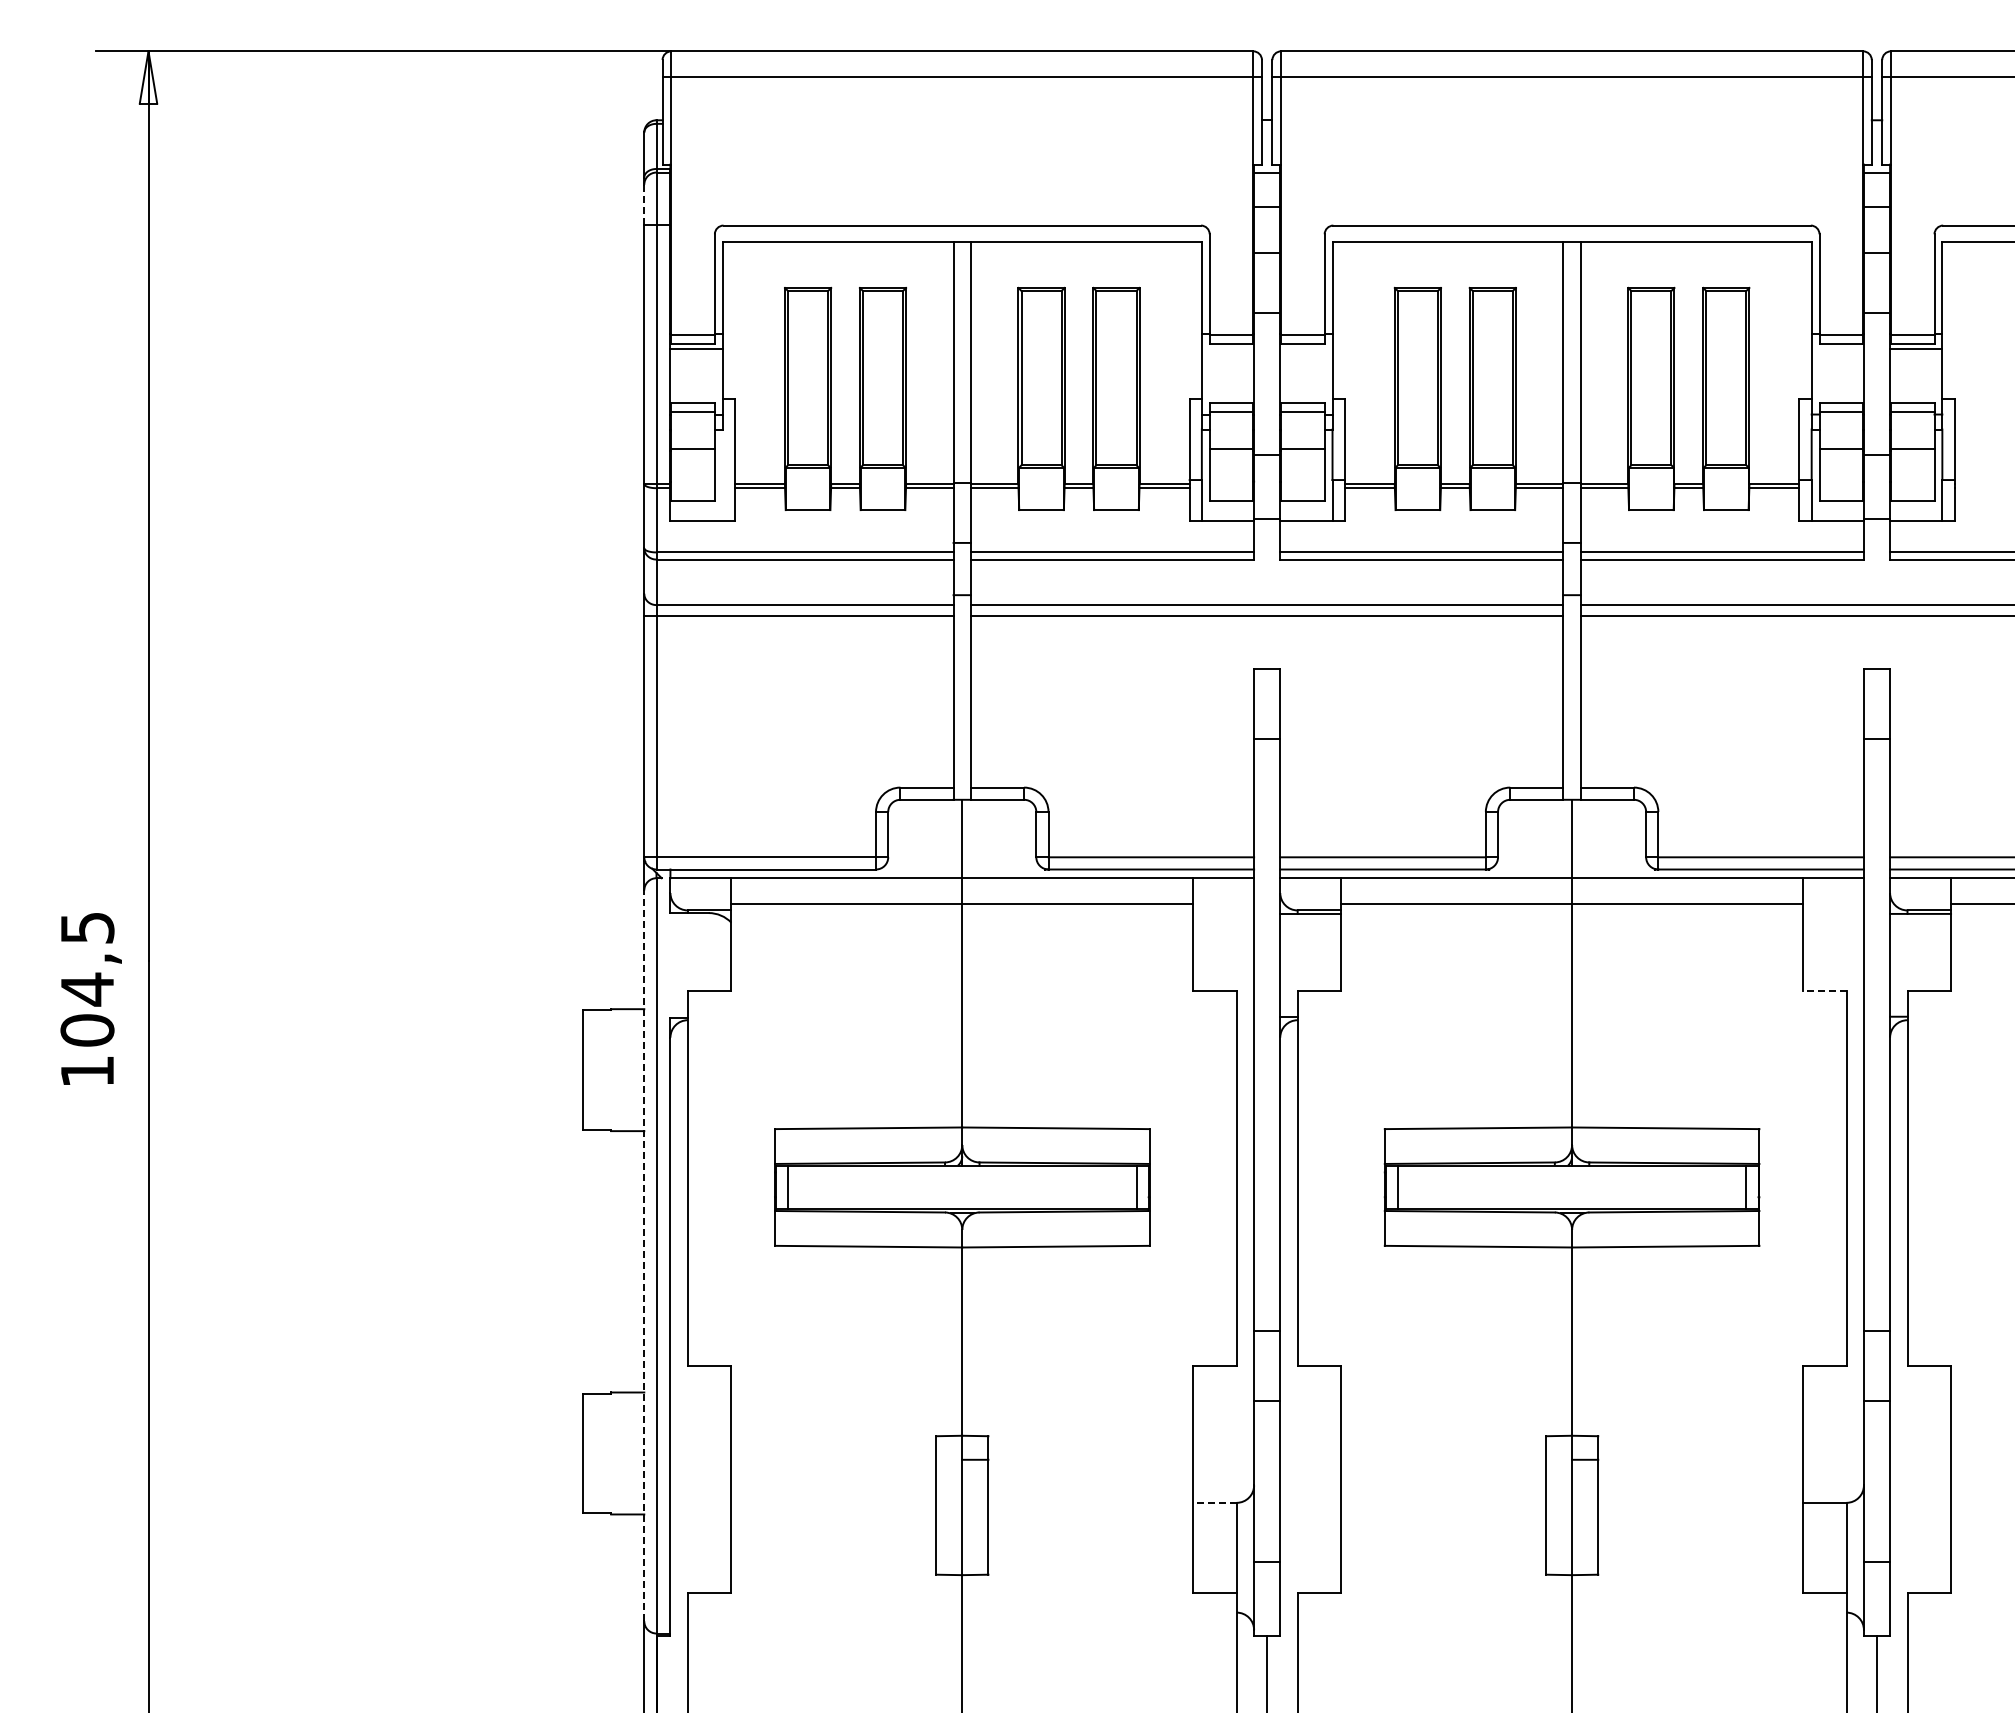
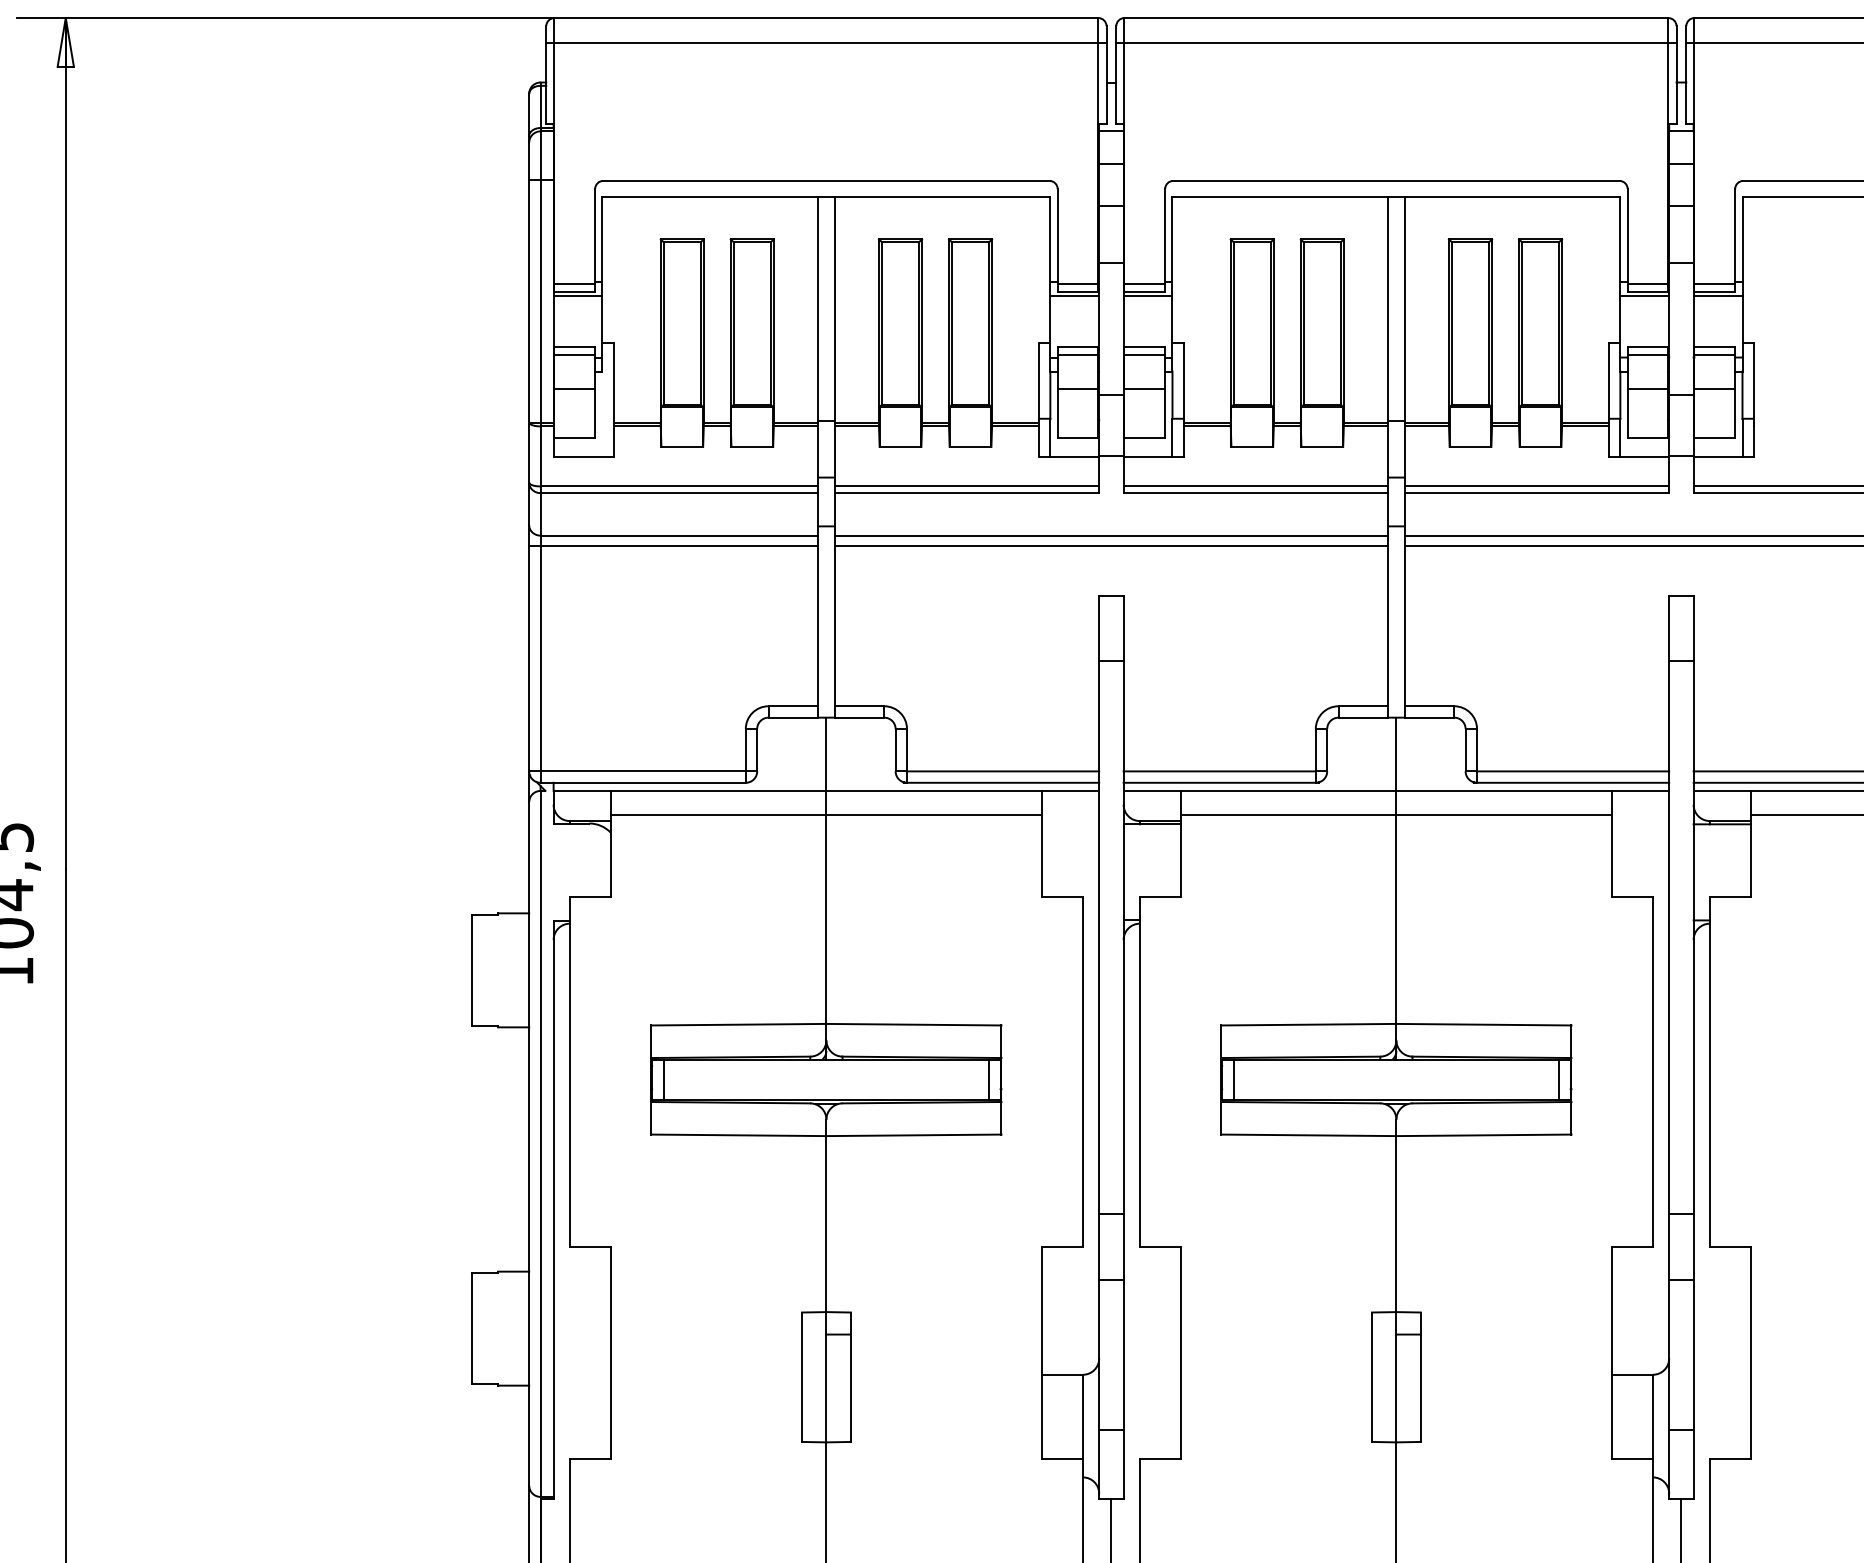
line: (644, 204) -> (529, 161), dashed -> solid
line: (1227, 348) -> (1074, 295), added
line: (1306, 348) -> (1148, 295), added
line: (1837, 348) -> (1644, 295), added
line: (1824, 991) -> (1632, 896), dashed -> solid
line: (644, 1255) -> (529, 1143), dashed -> solid
line: (1214, 1502) -> (1062, 1374), dashed -> solid

